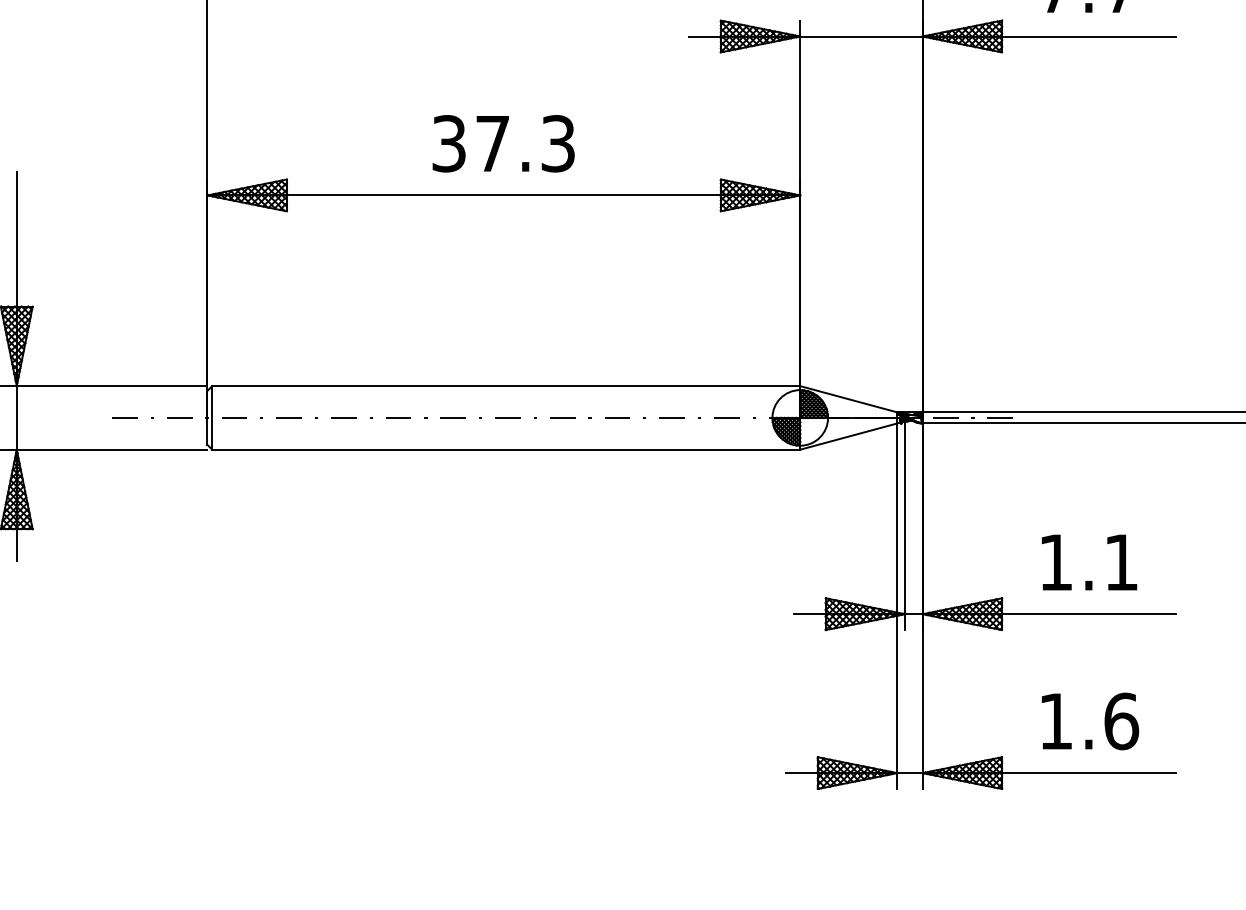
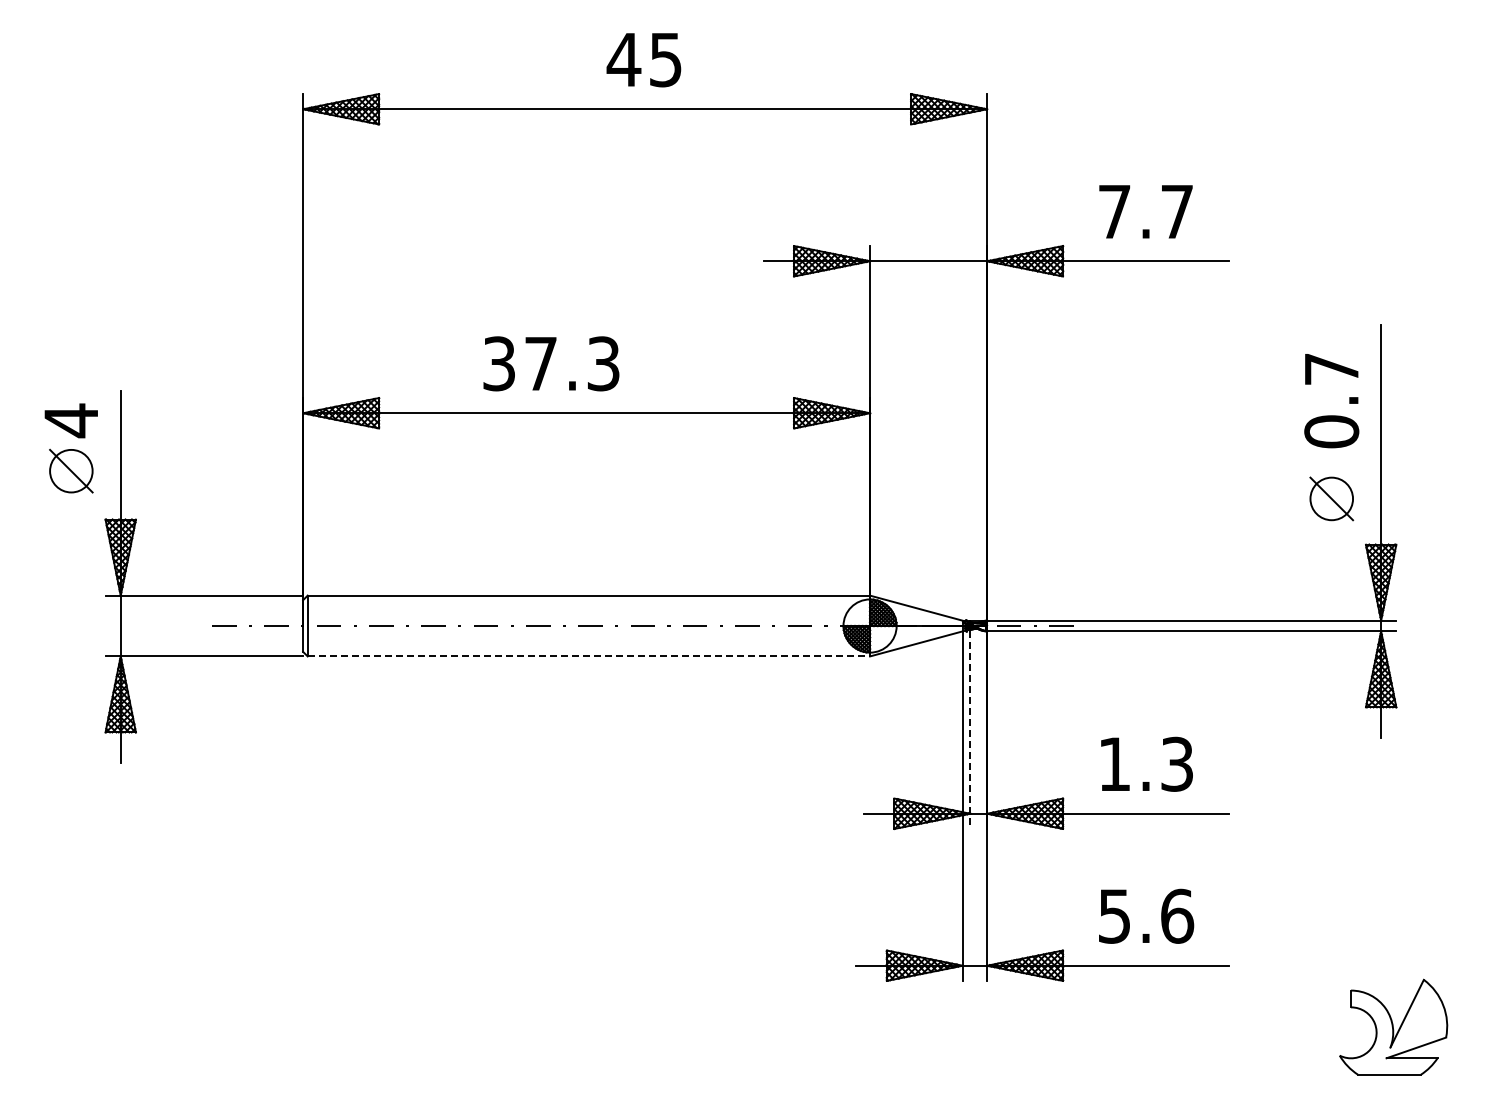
text: (503, 143) -> (551, 363), moved
line: (506, 449) -> (589, 656), solid -> dashed
line: (905, 527) -> (970, 730), solid -> dashed
text: (1120, 561) -> (1176, 763), 1.1 -> 1.3
text: (1055, 721) -> (1114, 916), 1.6 -> 5.6

